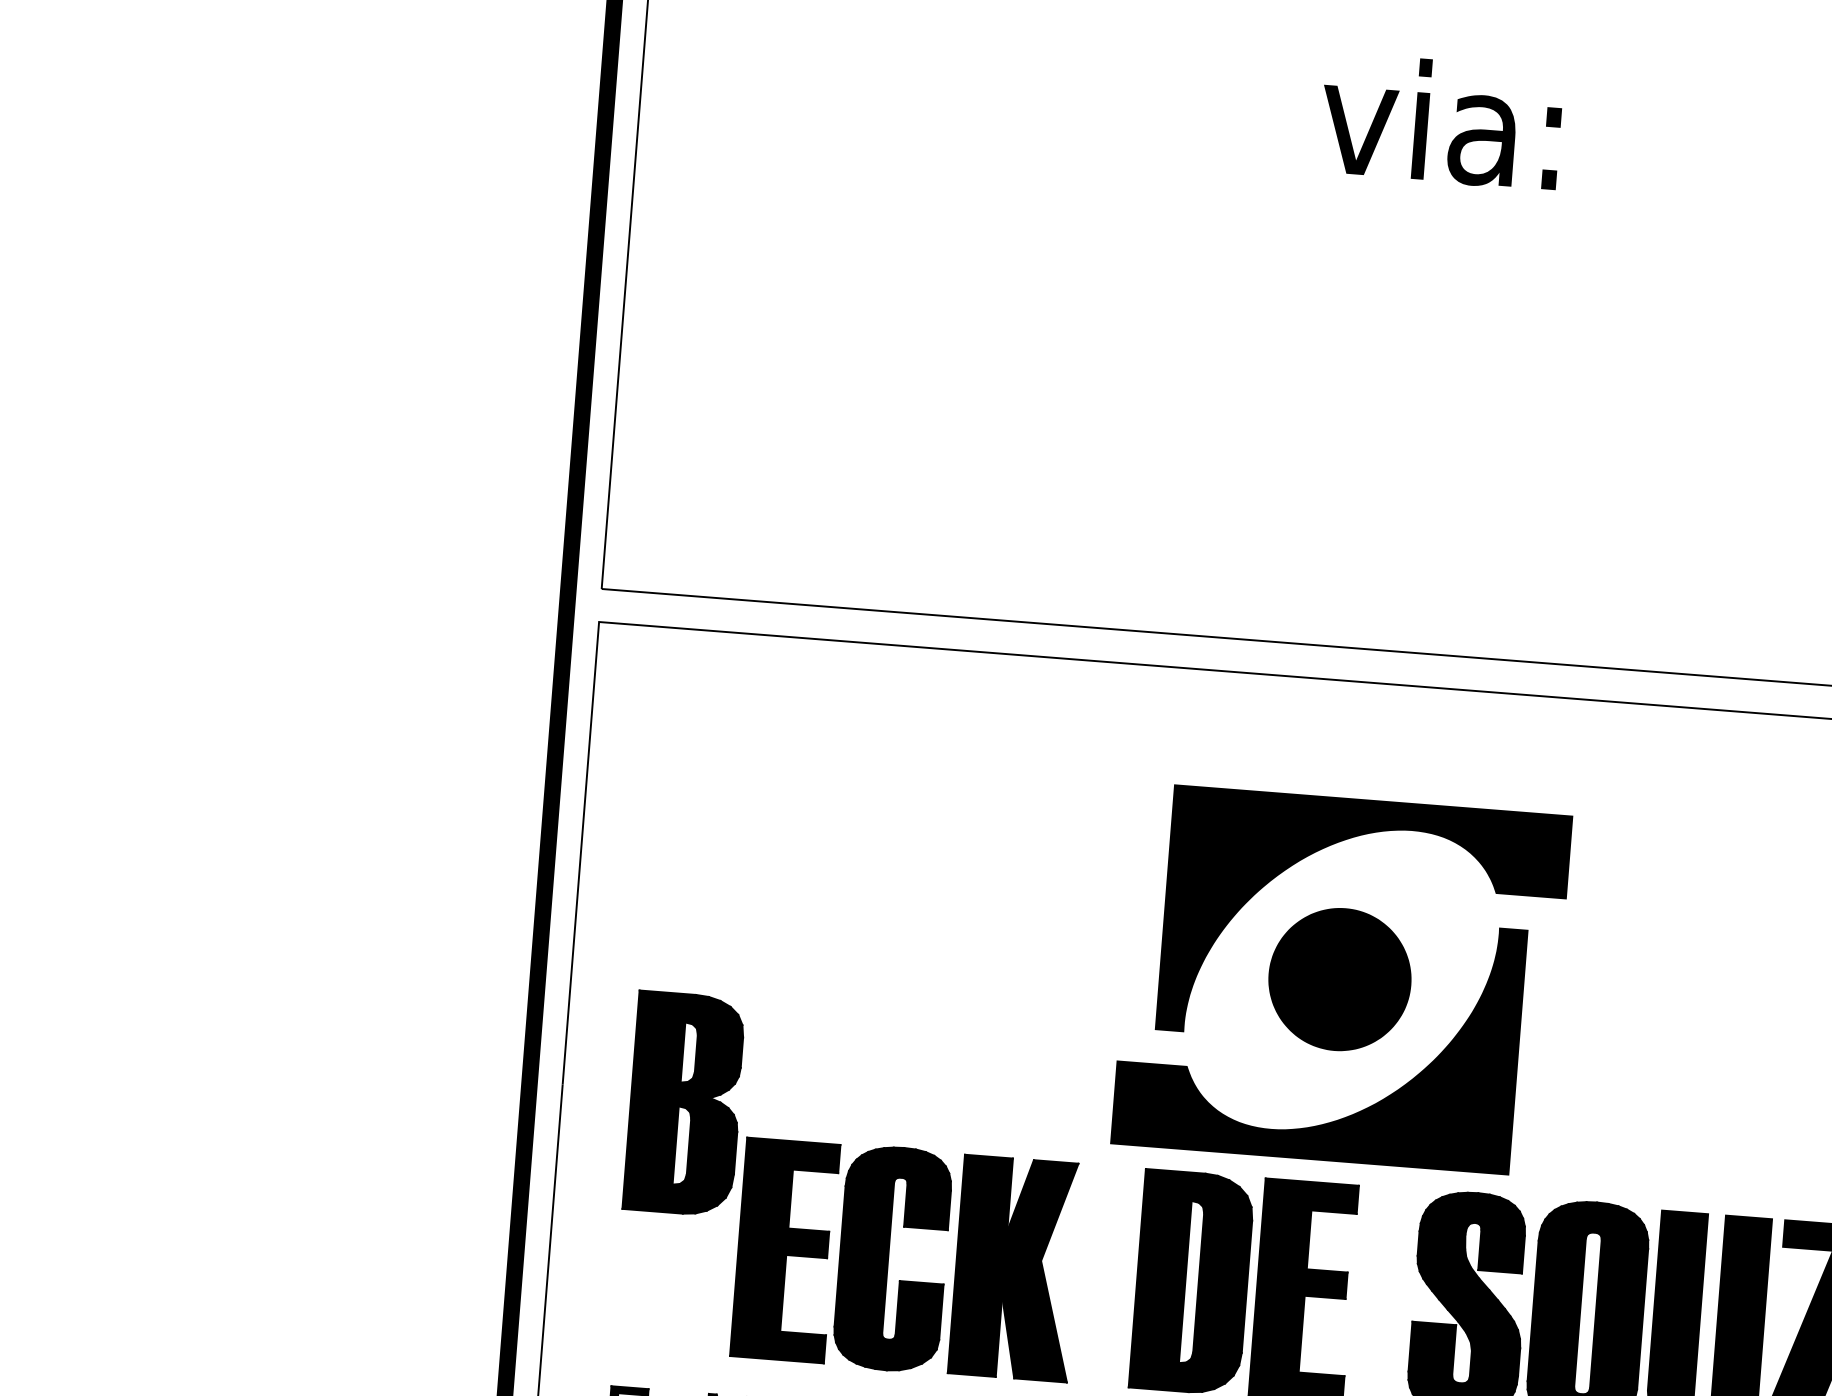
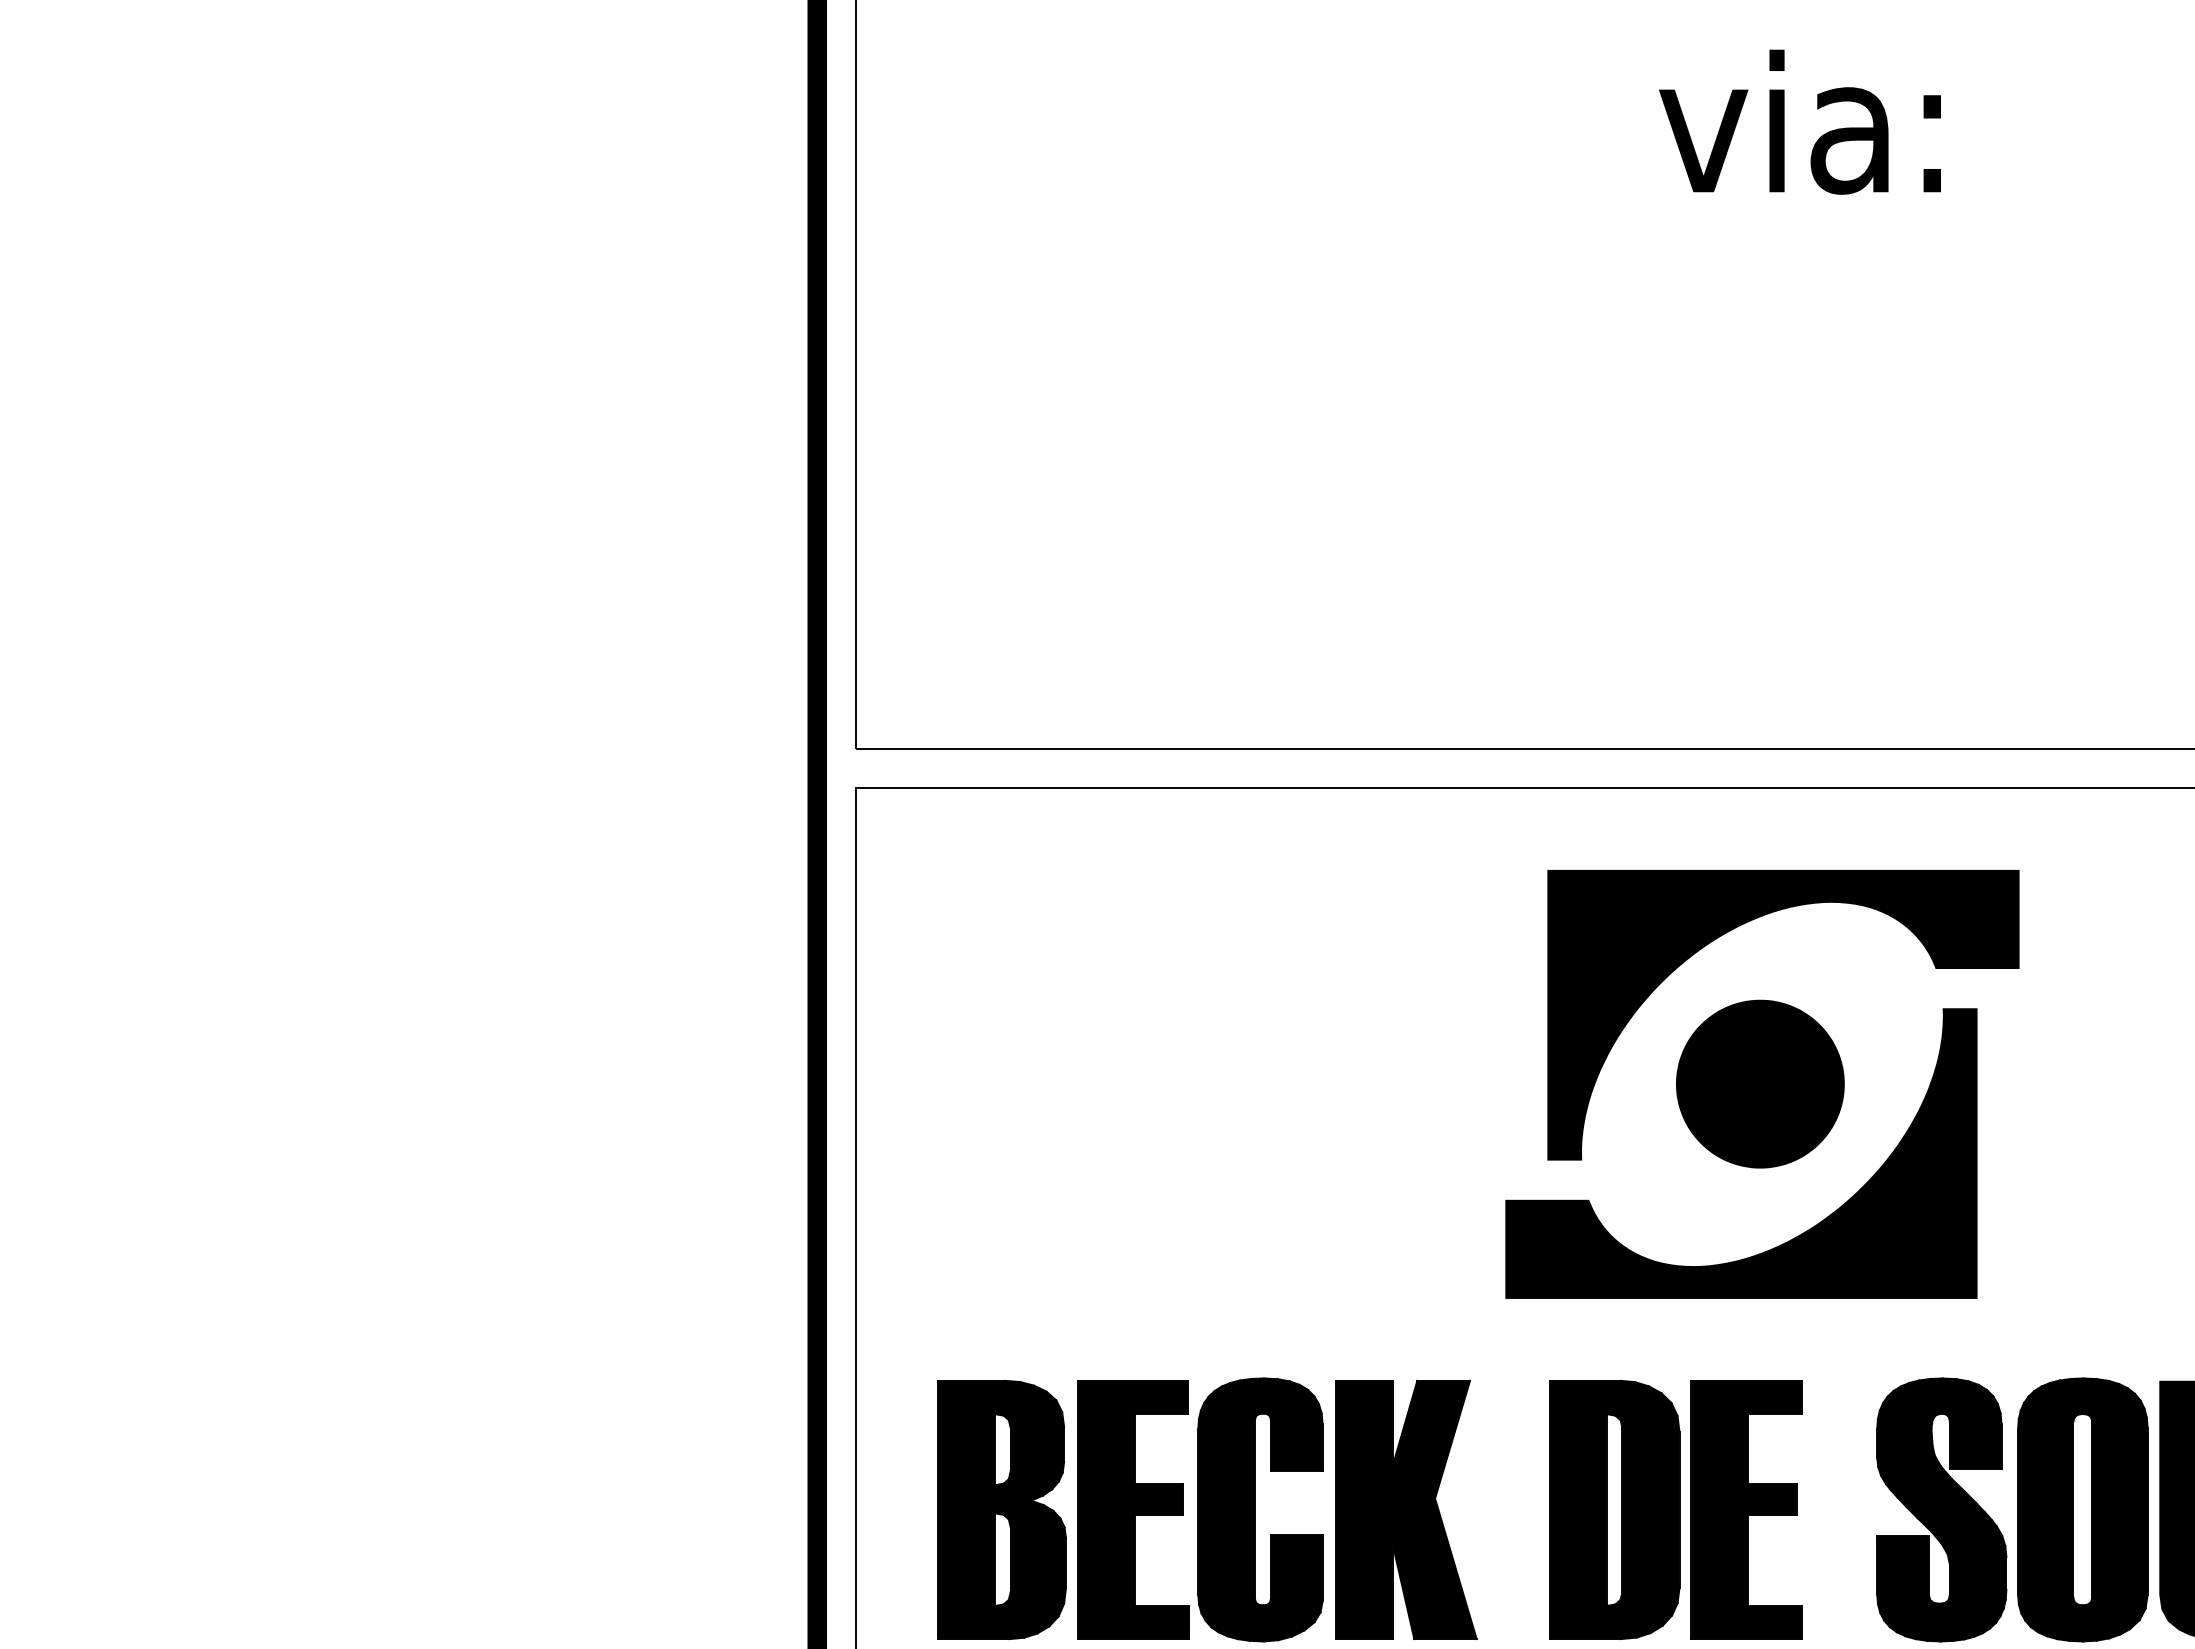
part: (1341, 980) -> (1762, 1084), moved
part: (684, 1103) -> (1001, 1509), moved

